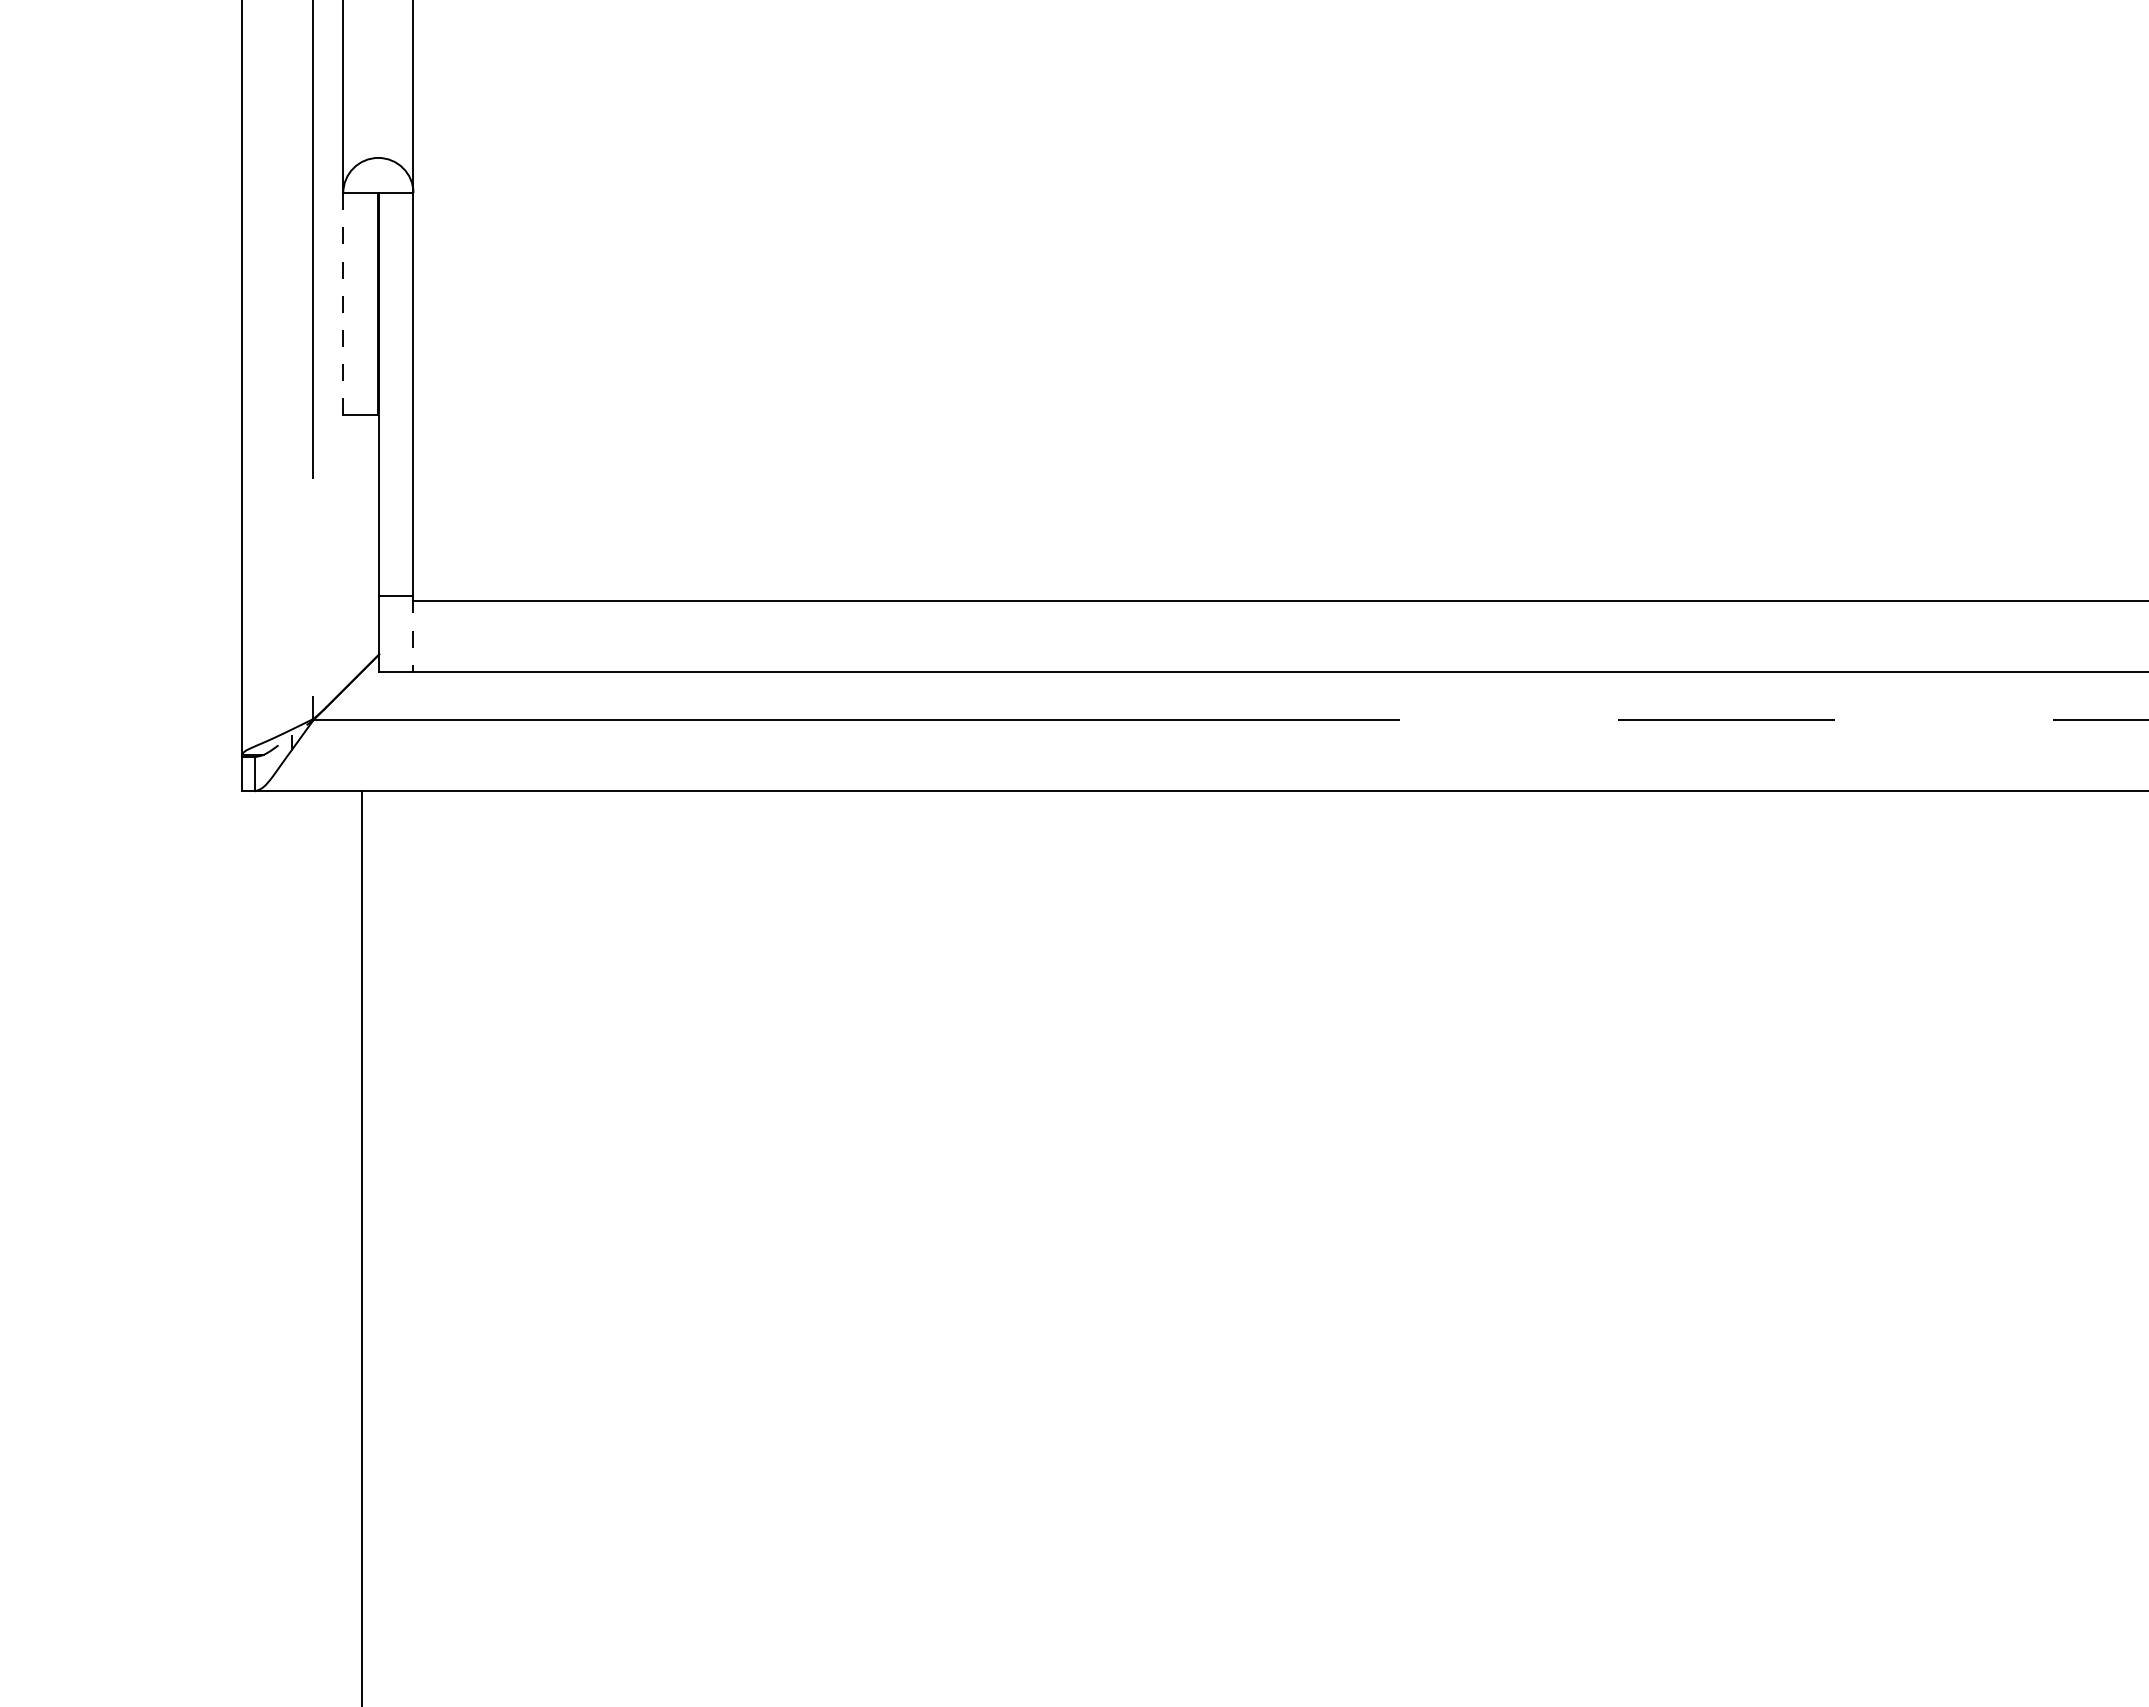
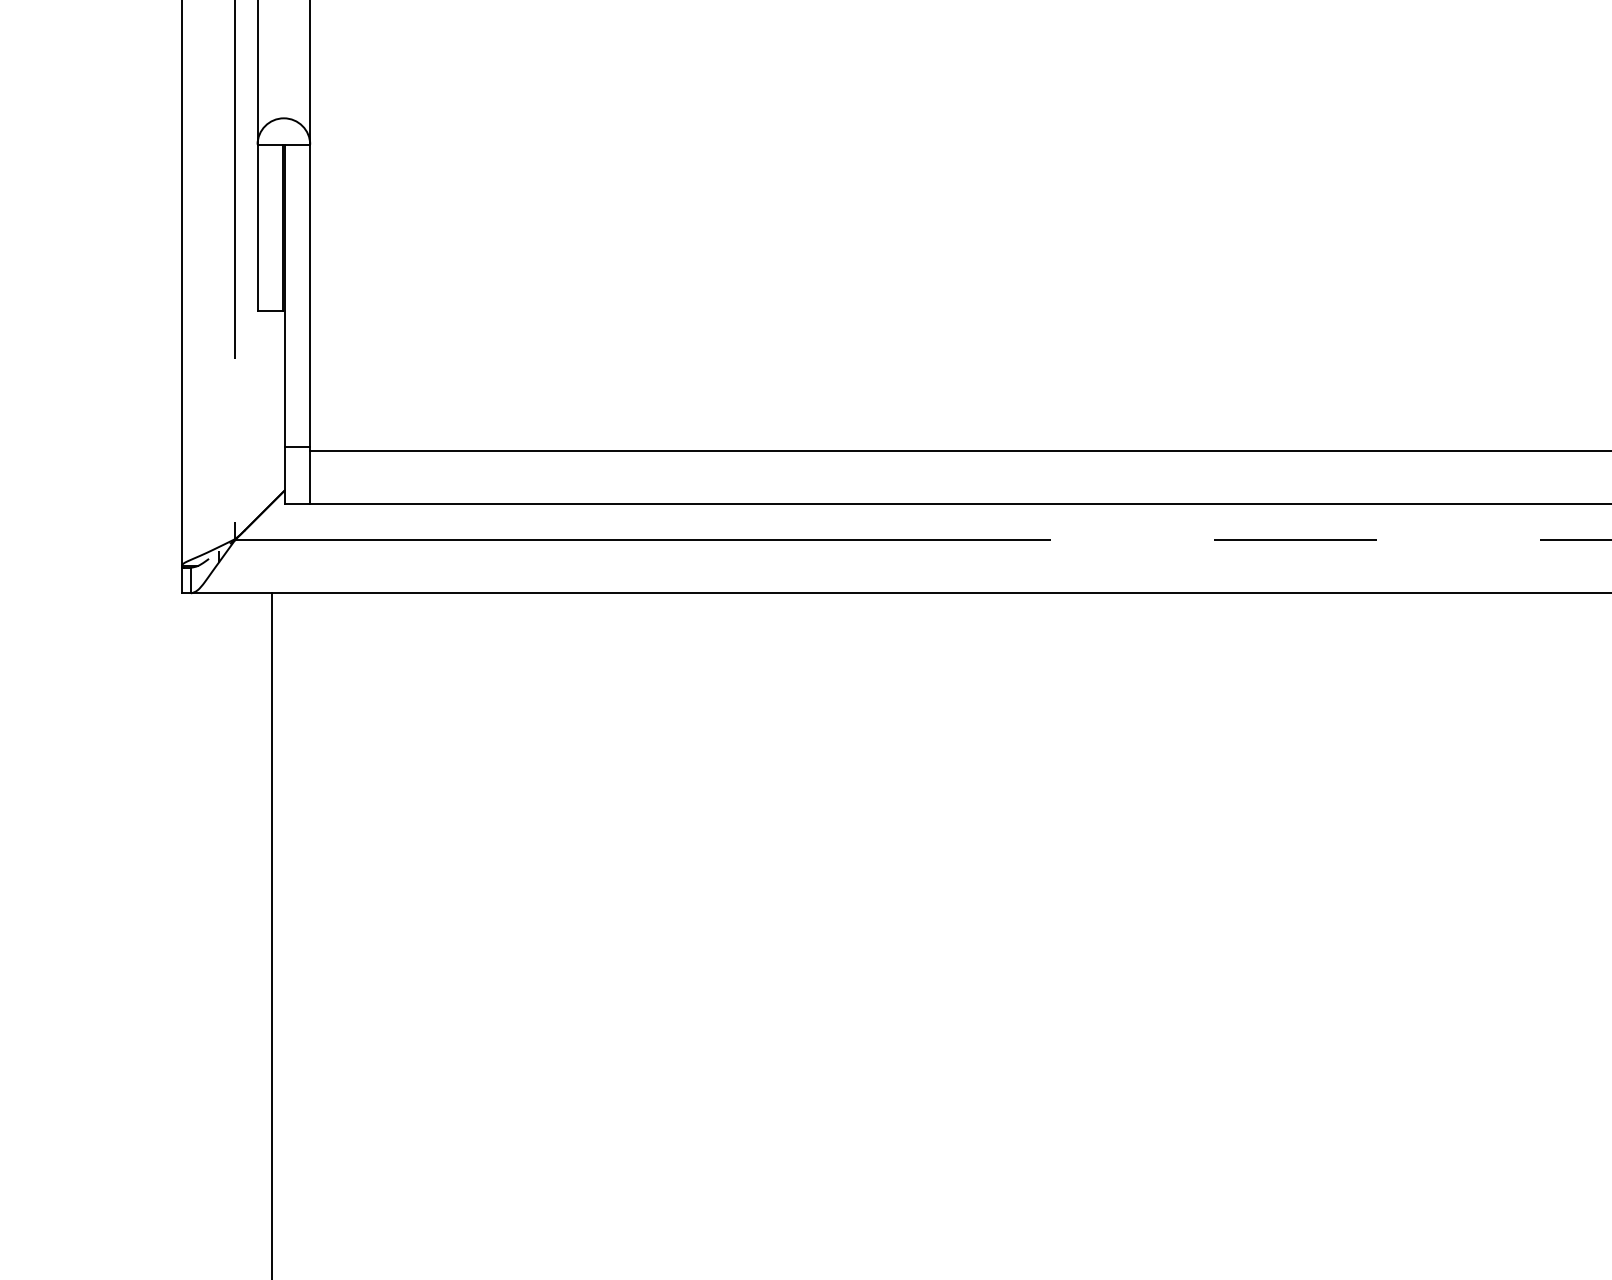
line: (343, 303) -> (257, 227), dashed -> solid
line: (413, 633) -> (310, 475), dashed -> solid

